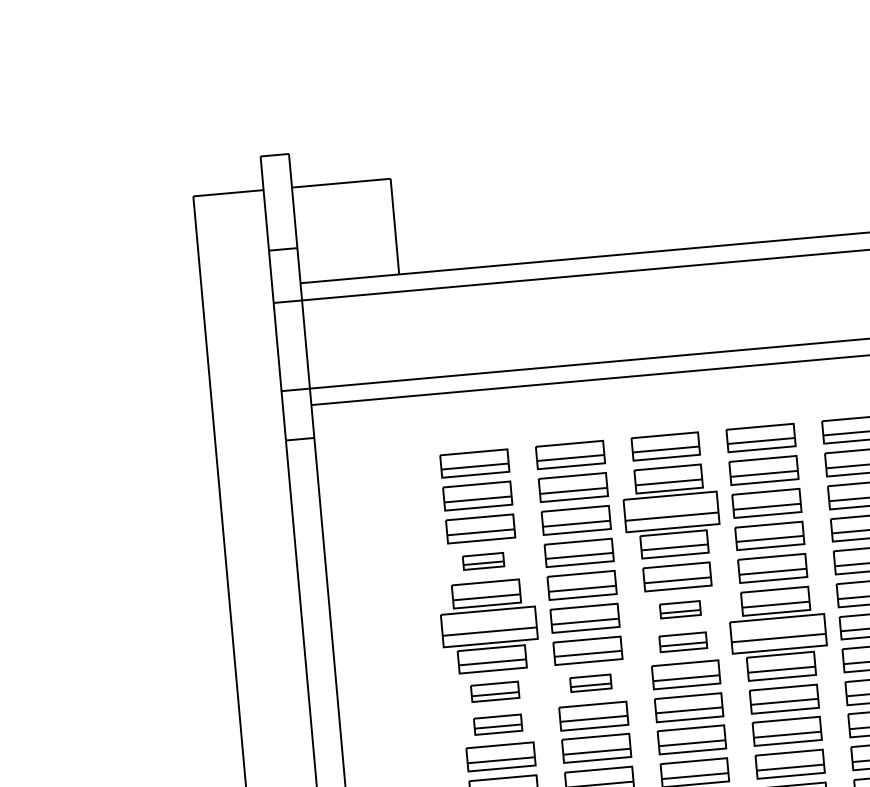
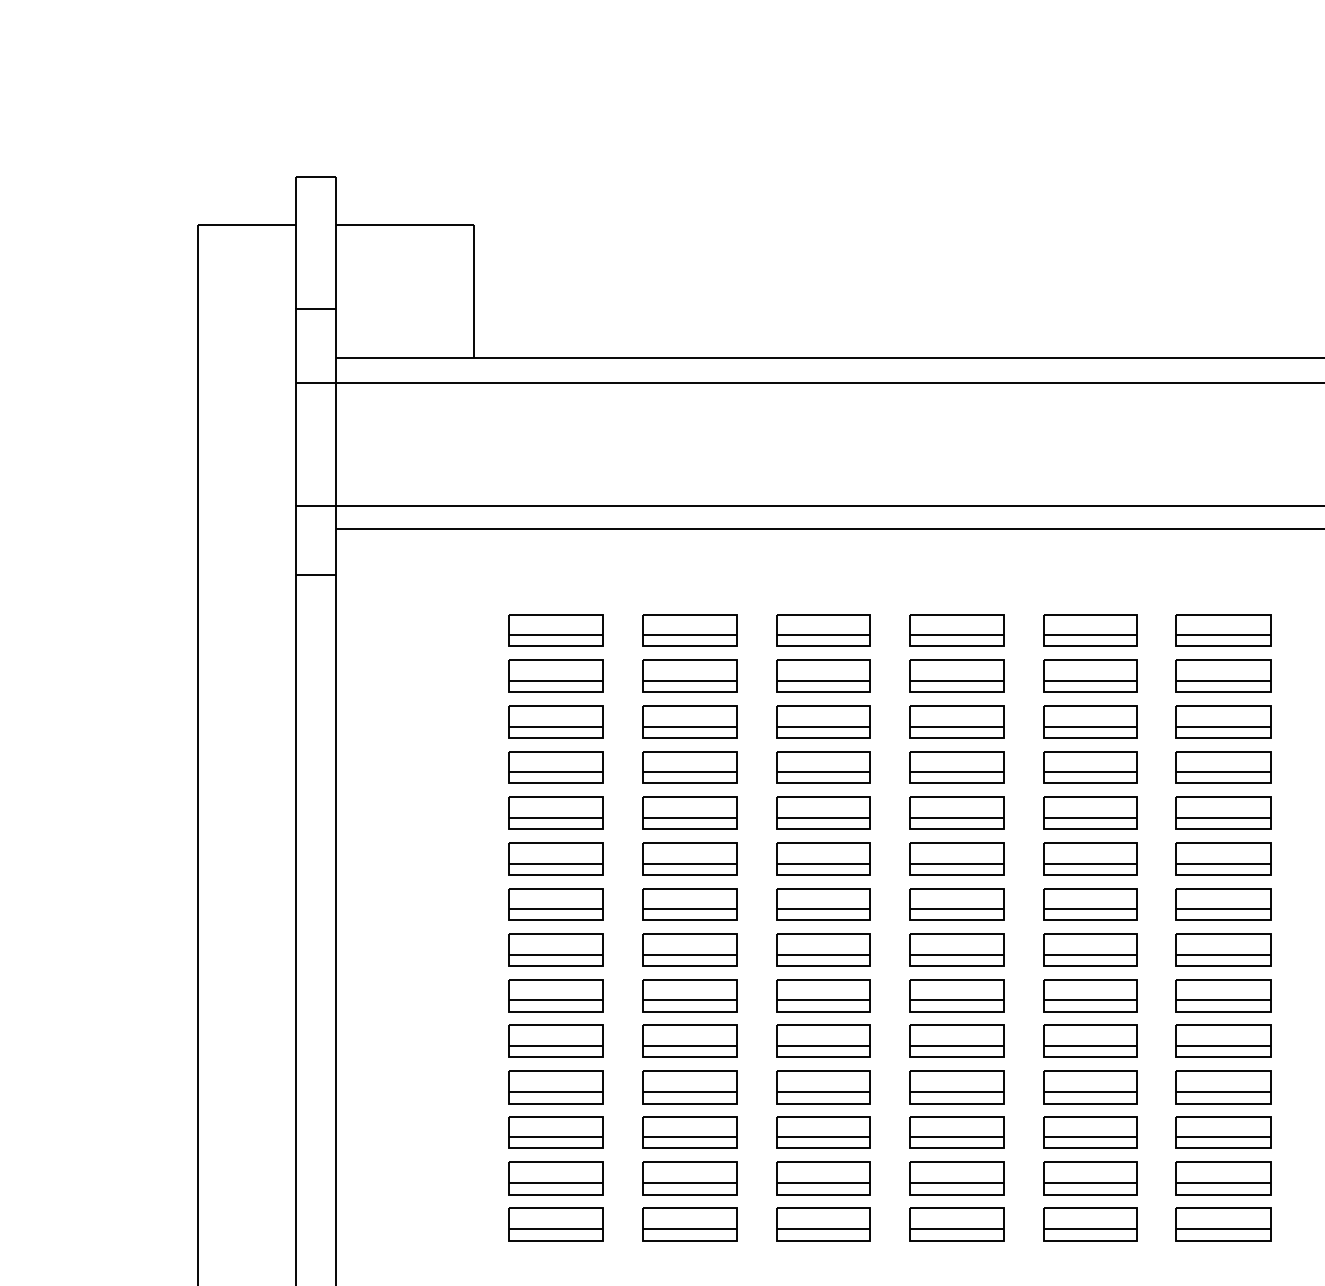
part: (671, 511) -> (823, 721), size x0.71
part: (483, 561) -> (555, 767), size x1.67
part: (680, 609) -> (823, 858), size x1.67
part: (489, 626) -> (555, 858), size x0.71
part: (778, 633) -> (956, 904), size x0.71
part: (683, 642) -> (823, 904), size x1.43
part: (590, 682) -> (689, 949), size x1.67
part: (494, 691) -> (555, 949), size x1.43
part: (497, 724) -> (555, 995), size x1.43

